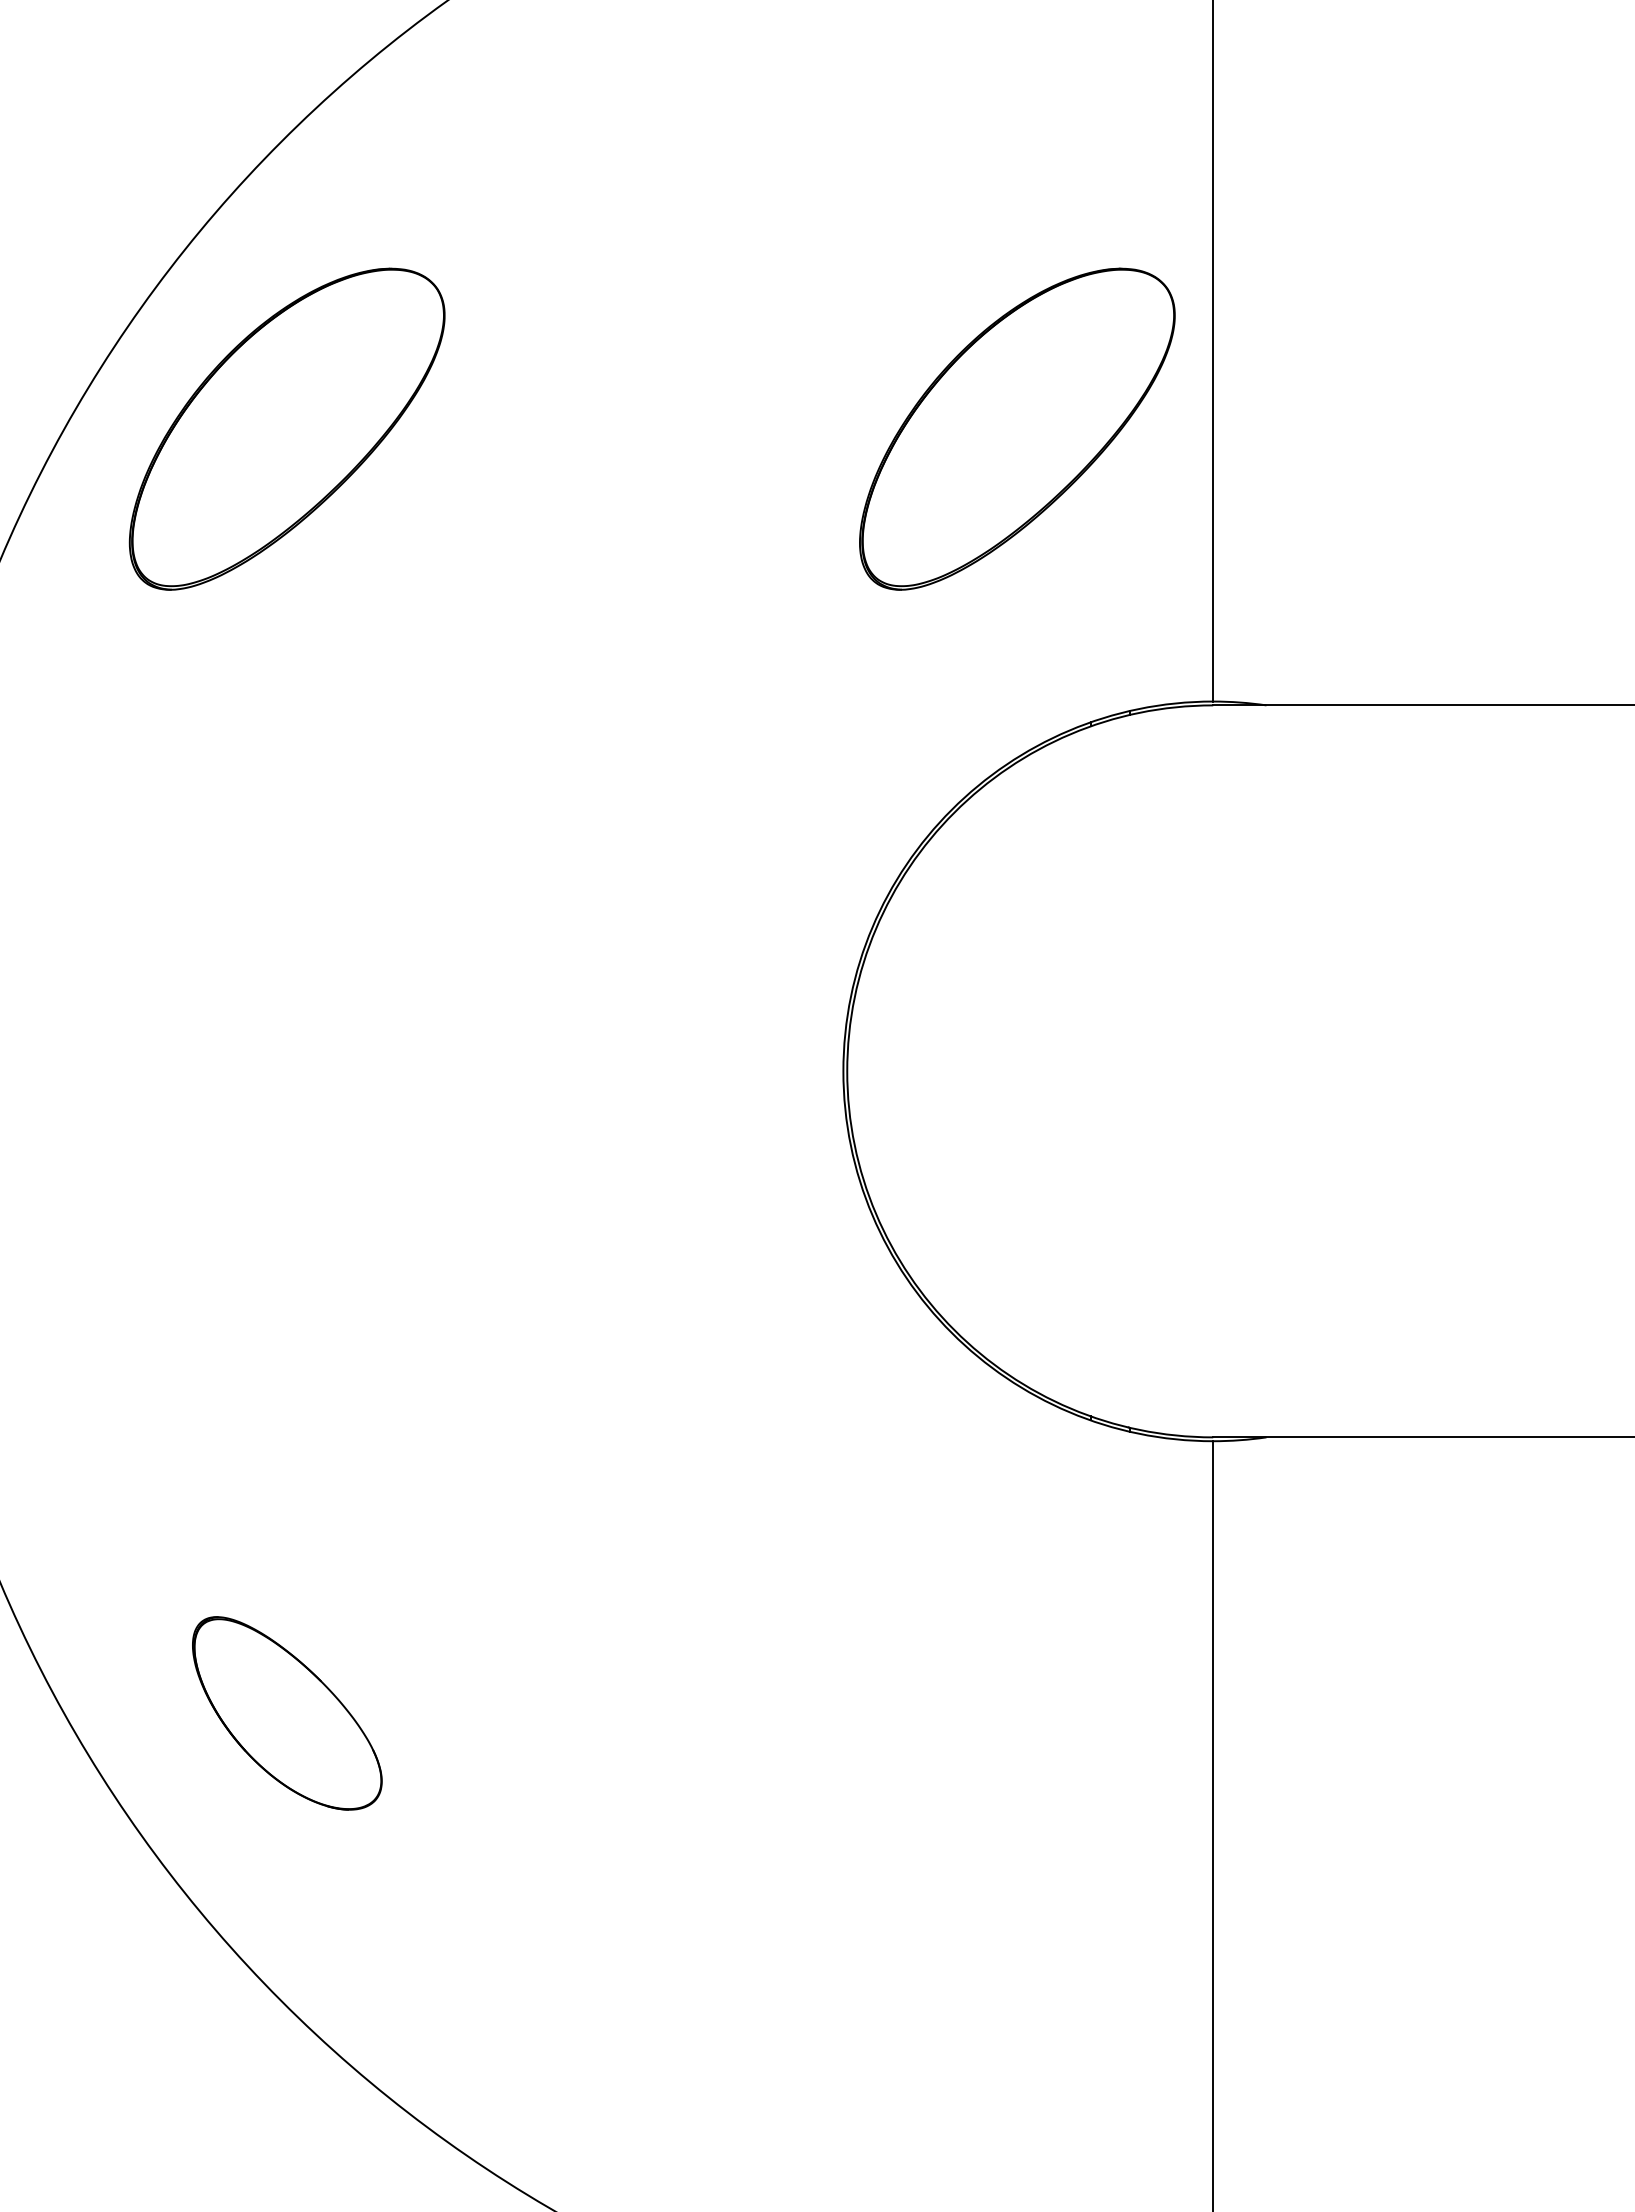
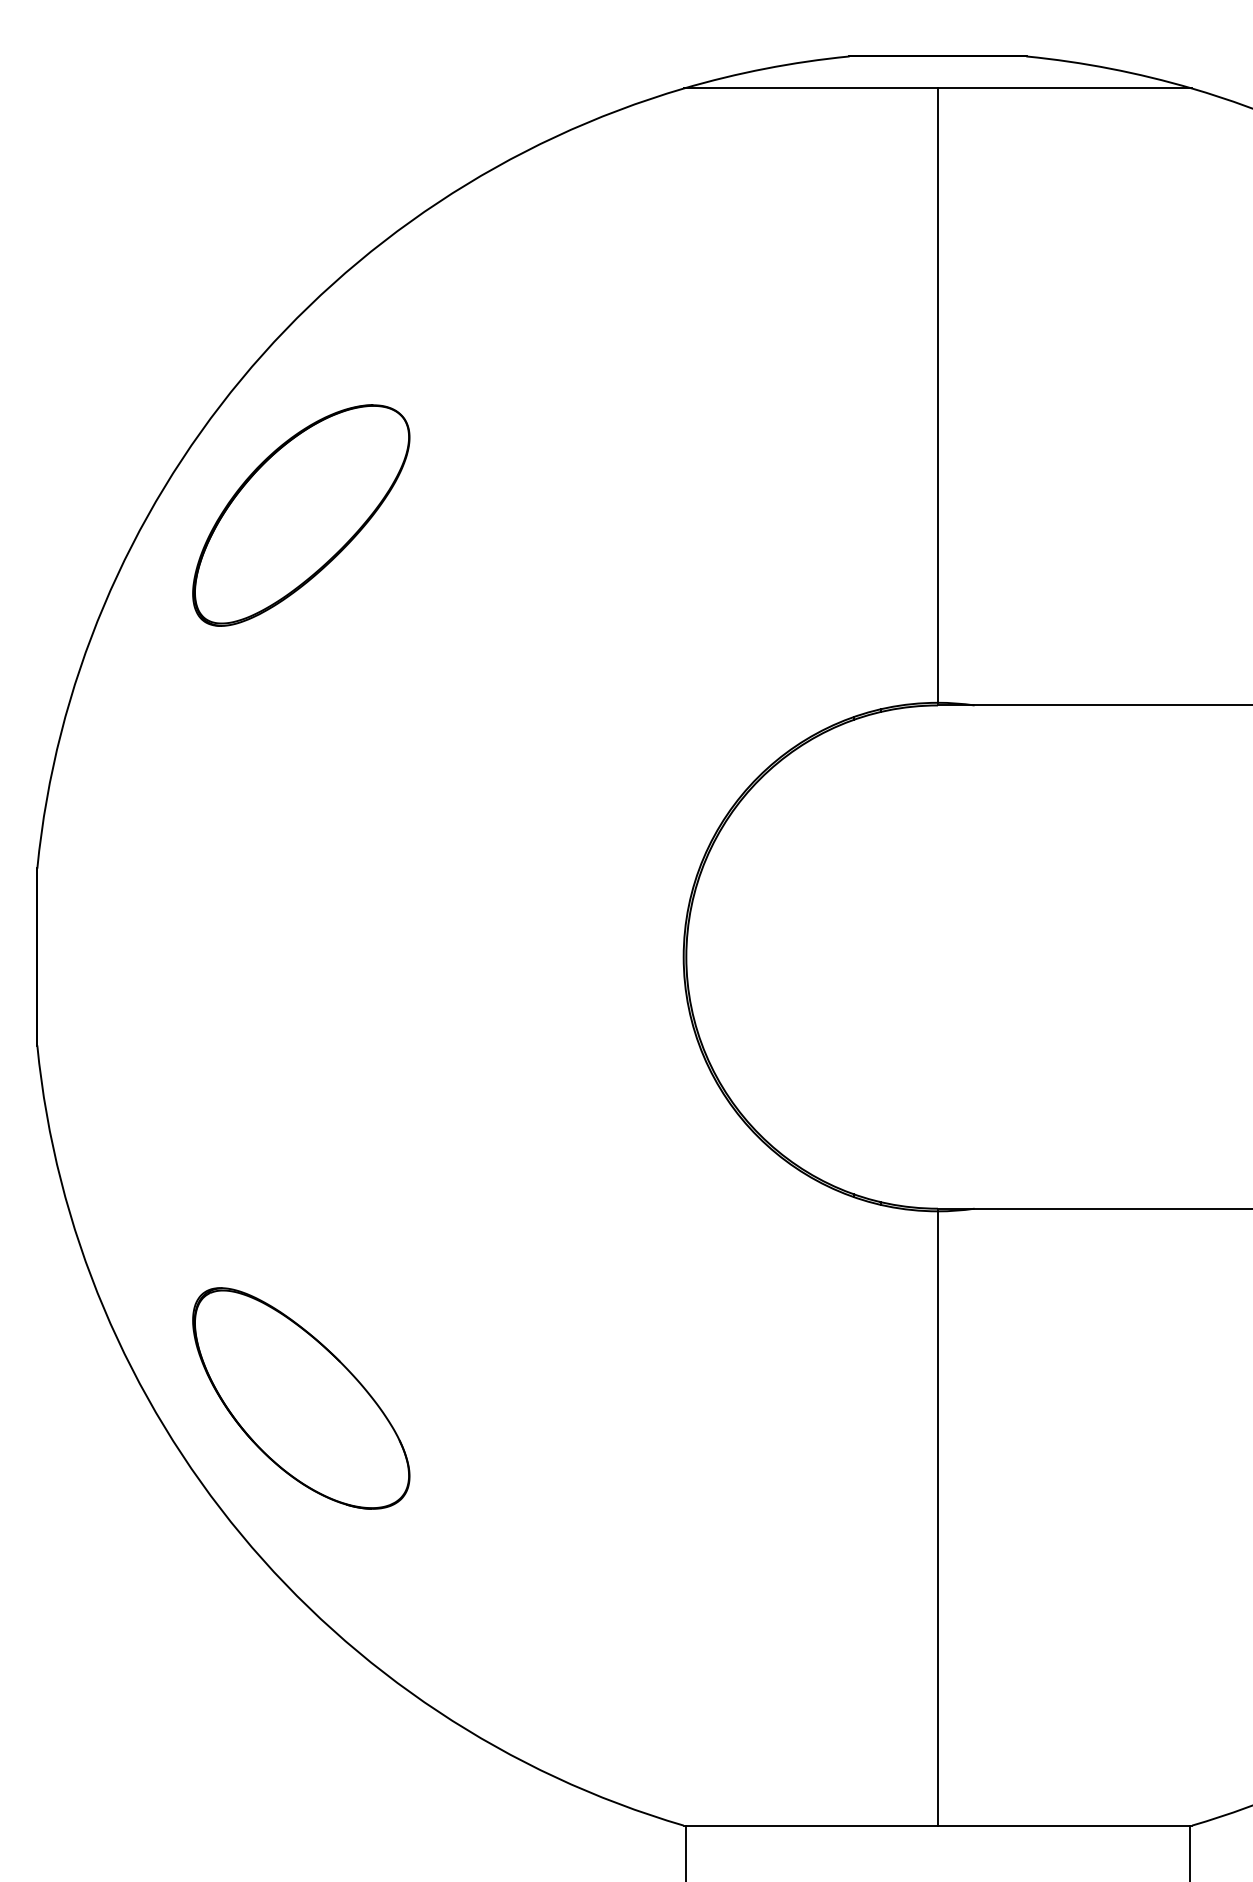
part: (1017, 429) -> (803, 515), removed
part: (287, 1713) -> (301, 1398), size x1.67

